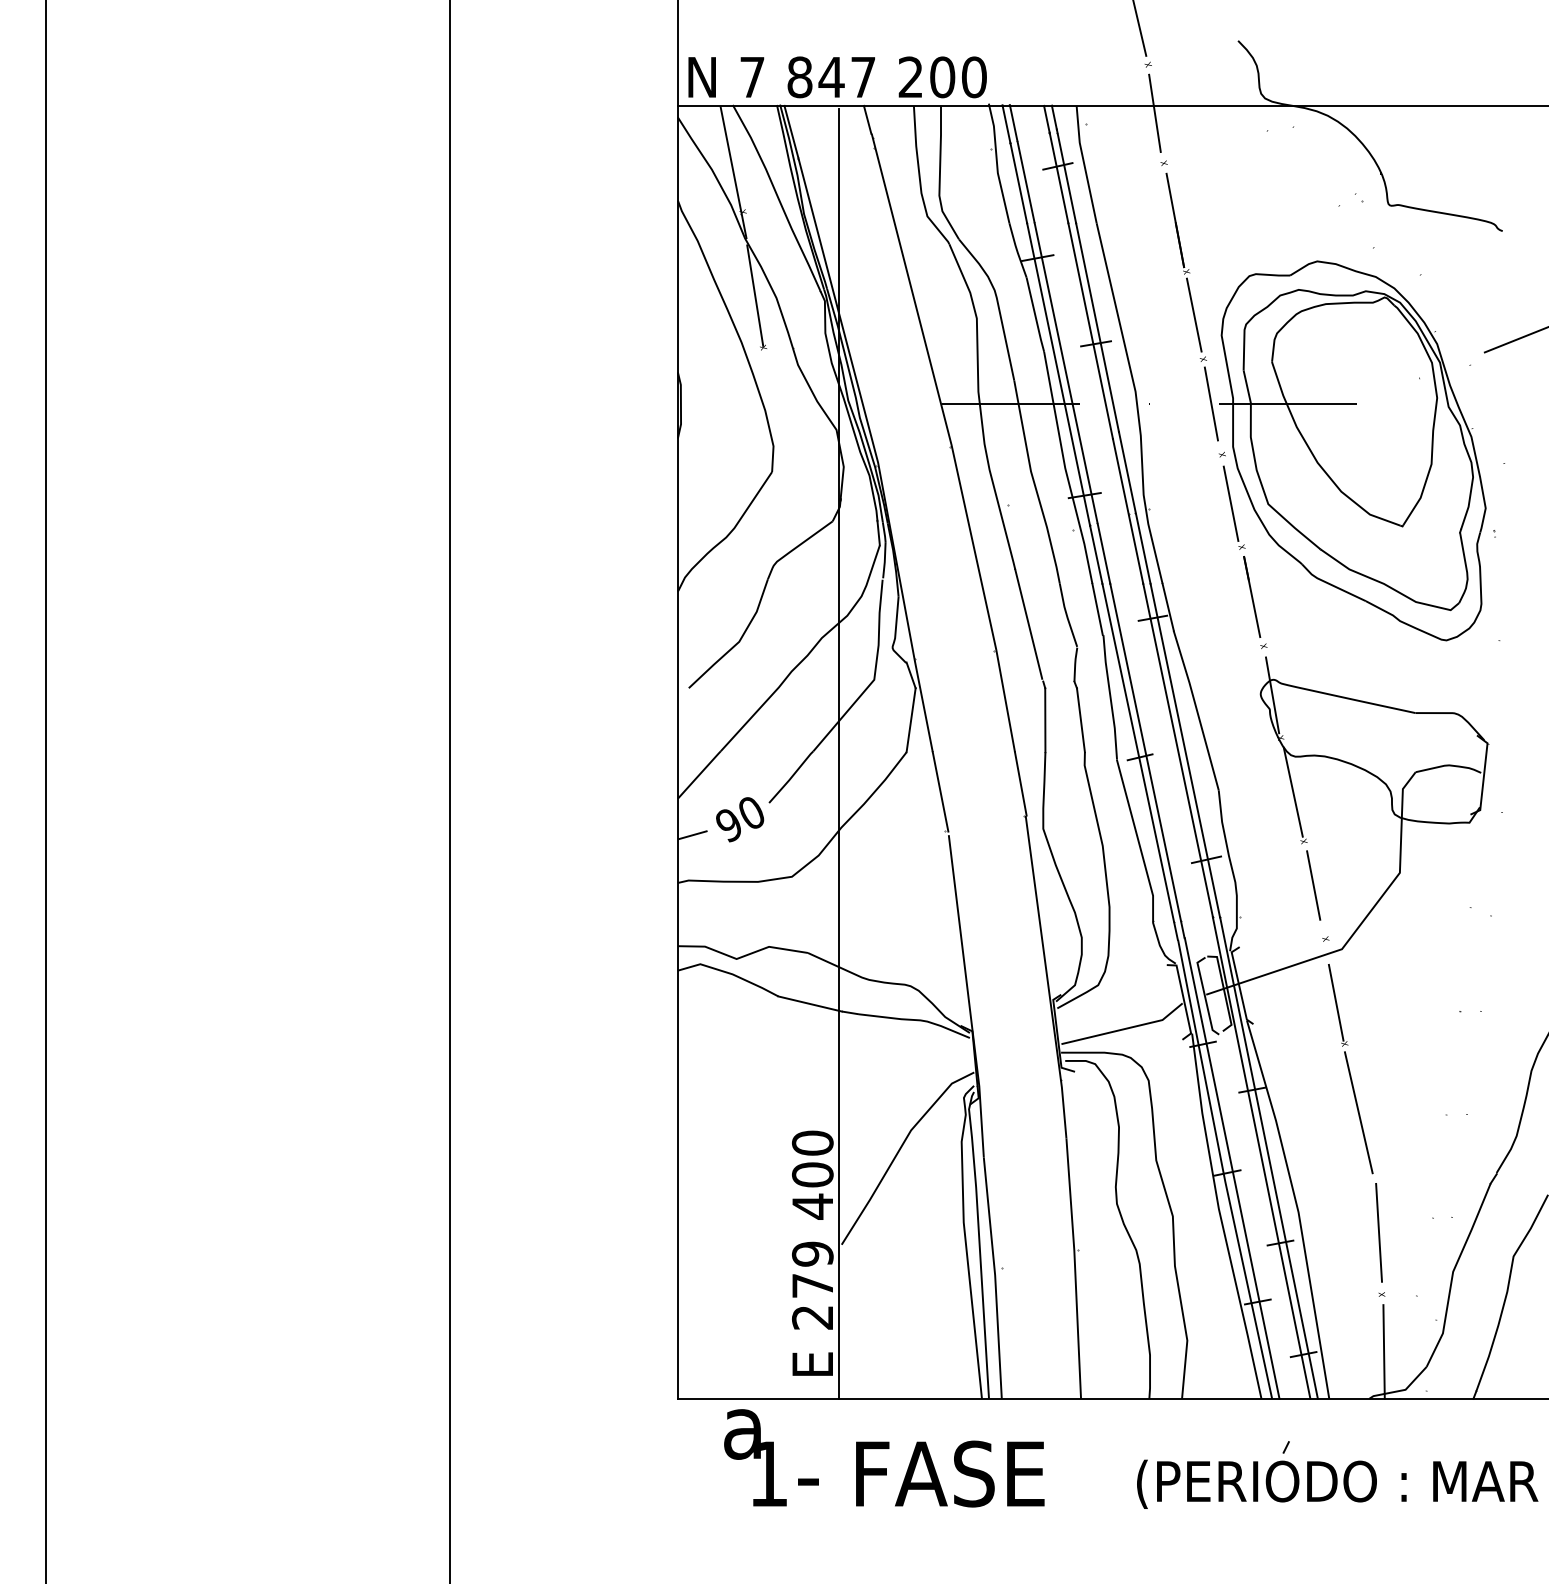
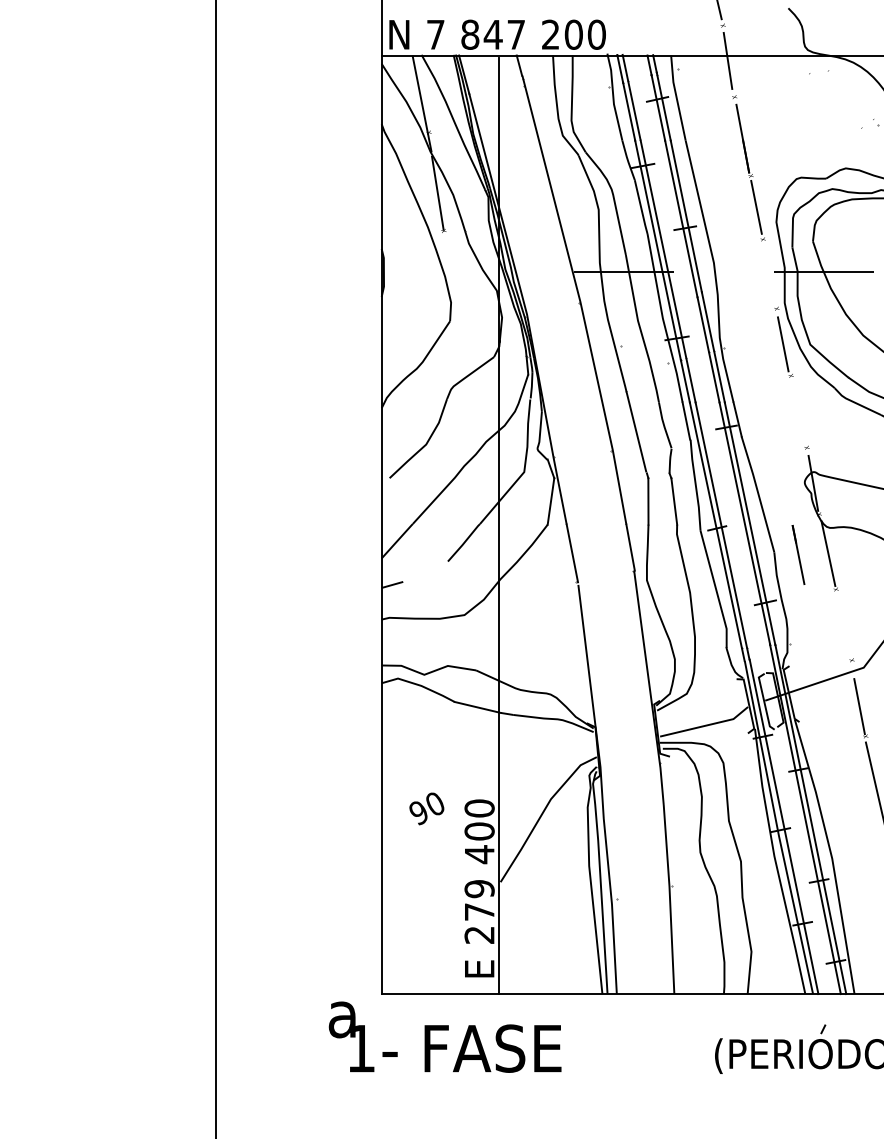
line: (1210, 403) -> (768, 271), removed
line: (1252, 596) -> (798, 554), moved
text: (740, 819) -> (427, 808), moved
line: (1313, 885) -> (843, 621), removed
text: (884, 1458) -> (445, 1037), moved

